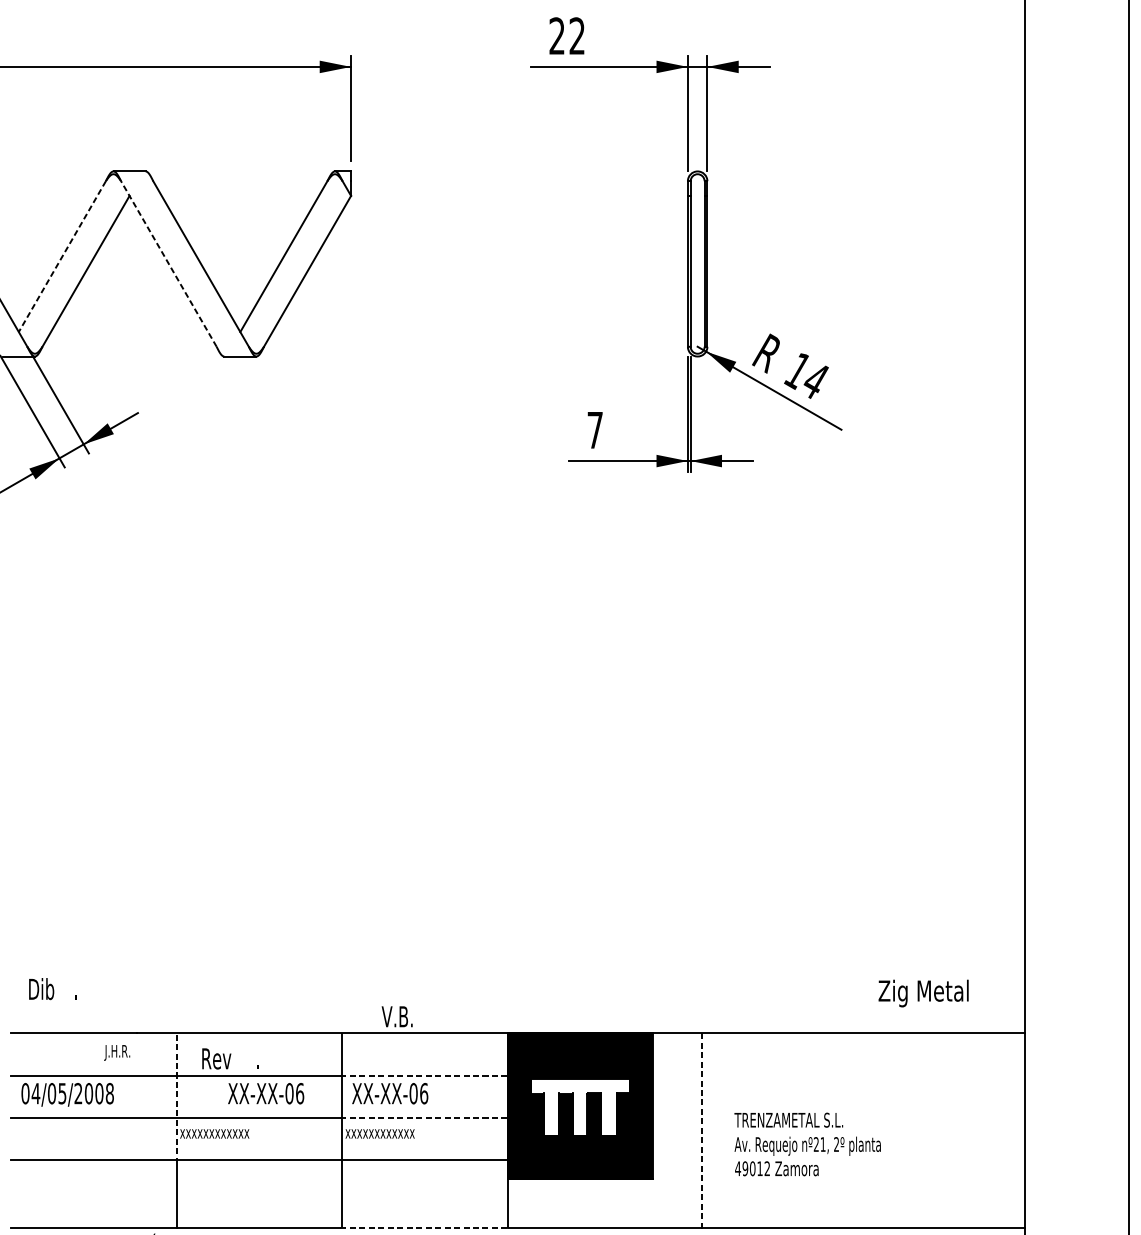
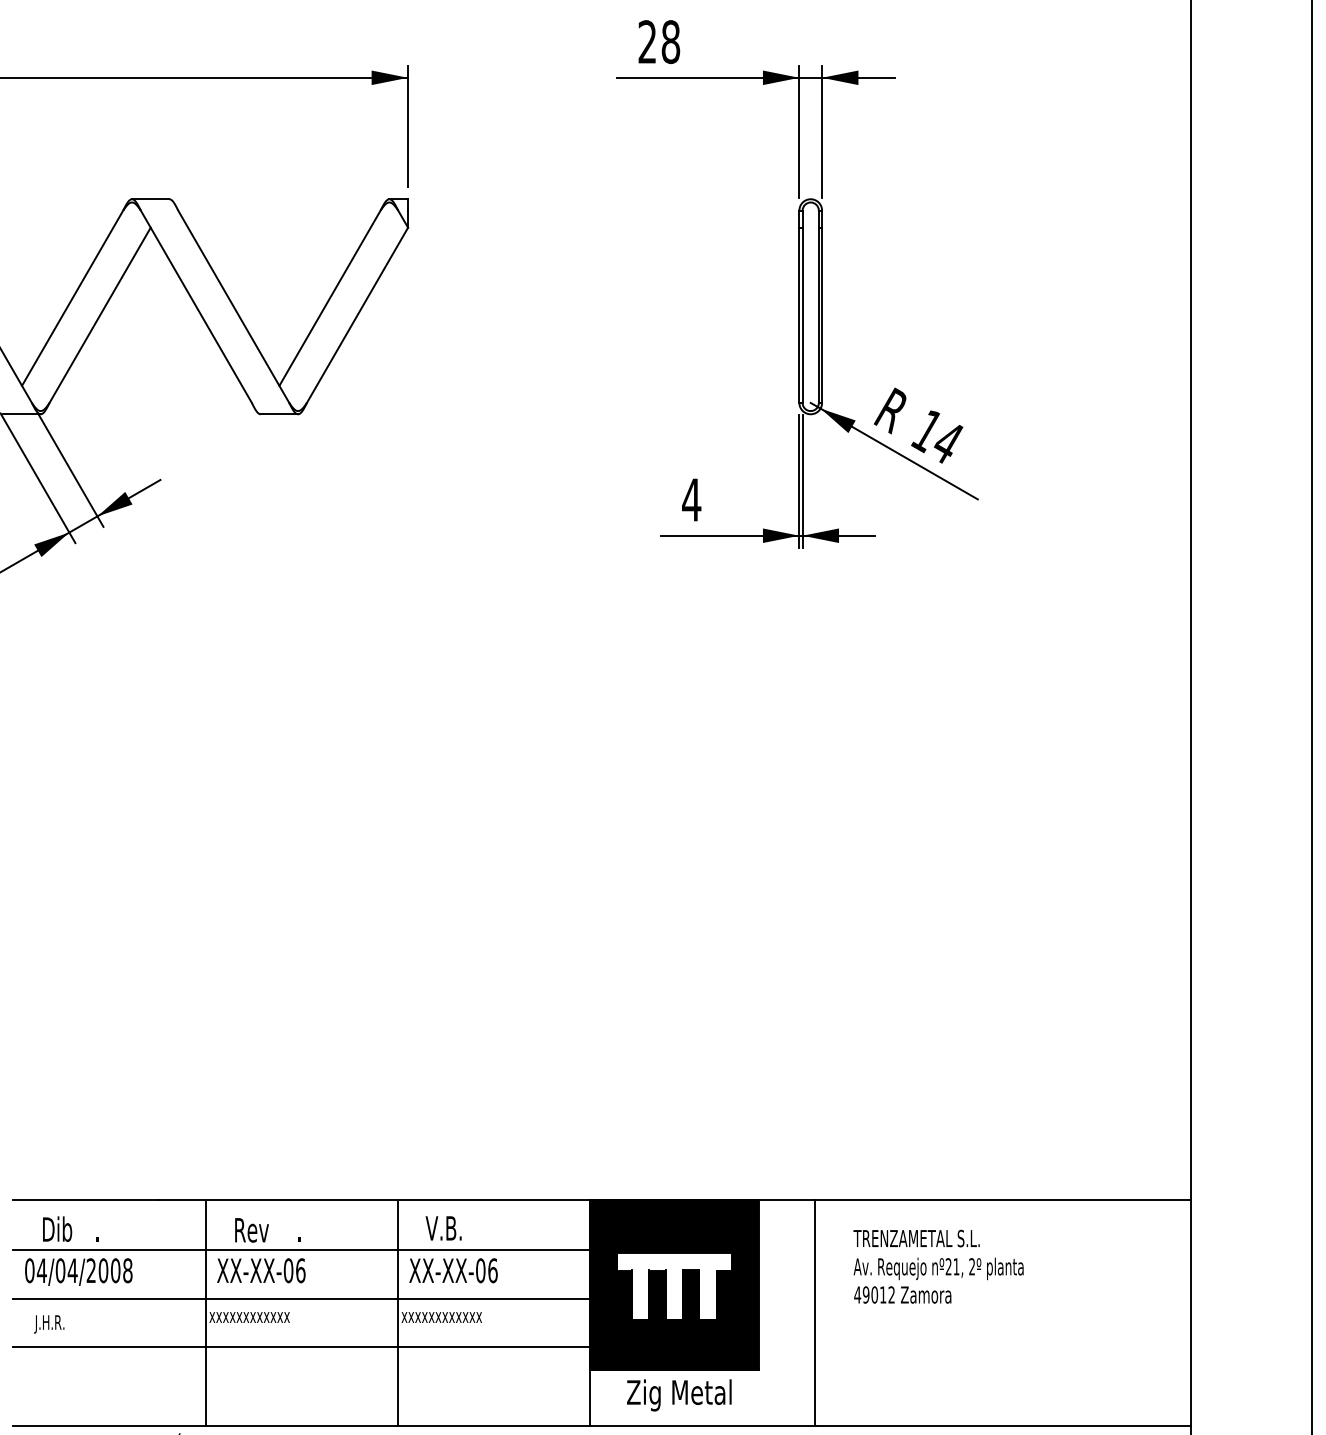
text: (576, 36) -> (670, 42), 22 -> 28
line: (62, 256) -> (72, 298), dashed -> solid
line: (168, 263) -> (196, 306), dashed -> solid
text: (595, 429) -> (691, 499), 7 -> 4
text: (52, 988) -> (70, 1228), moved
text: (923, 993) -> (679, 1395), moved
text: (397, 1016) -> (443, 1228), moved
text: (117, 1053) -> (49, 1324), moved
line: (424, 1076) -> (493, 1250), dashed -> solid
text: (62, 1093) -> (72, 1270), 04/05/2008 -> 04/04/2008
text: (266, 1093) -> (261, 1270), moved
line: (176, 1096) -> (205, 1274), dashed -> solid
line: (424, 1117) -> (493, 1298), dashed -> solid
line: (701, 1130) -> (815, 1313), dashed -> solid
text: (807, 1144) -> (938, 1266), moved
line: (424, 1227) -> (493, 1426), dashed -> solid

